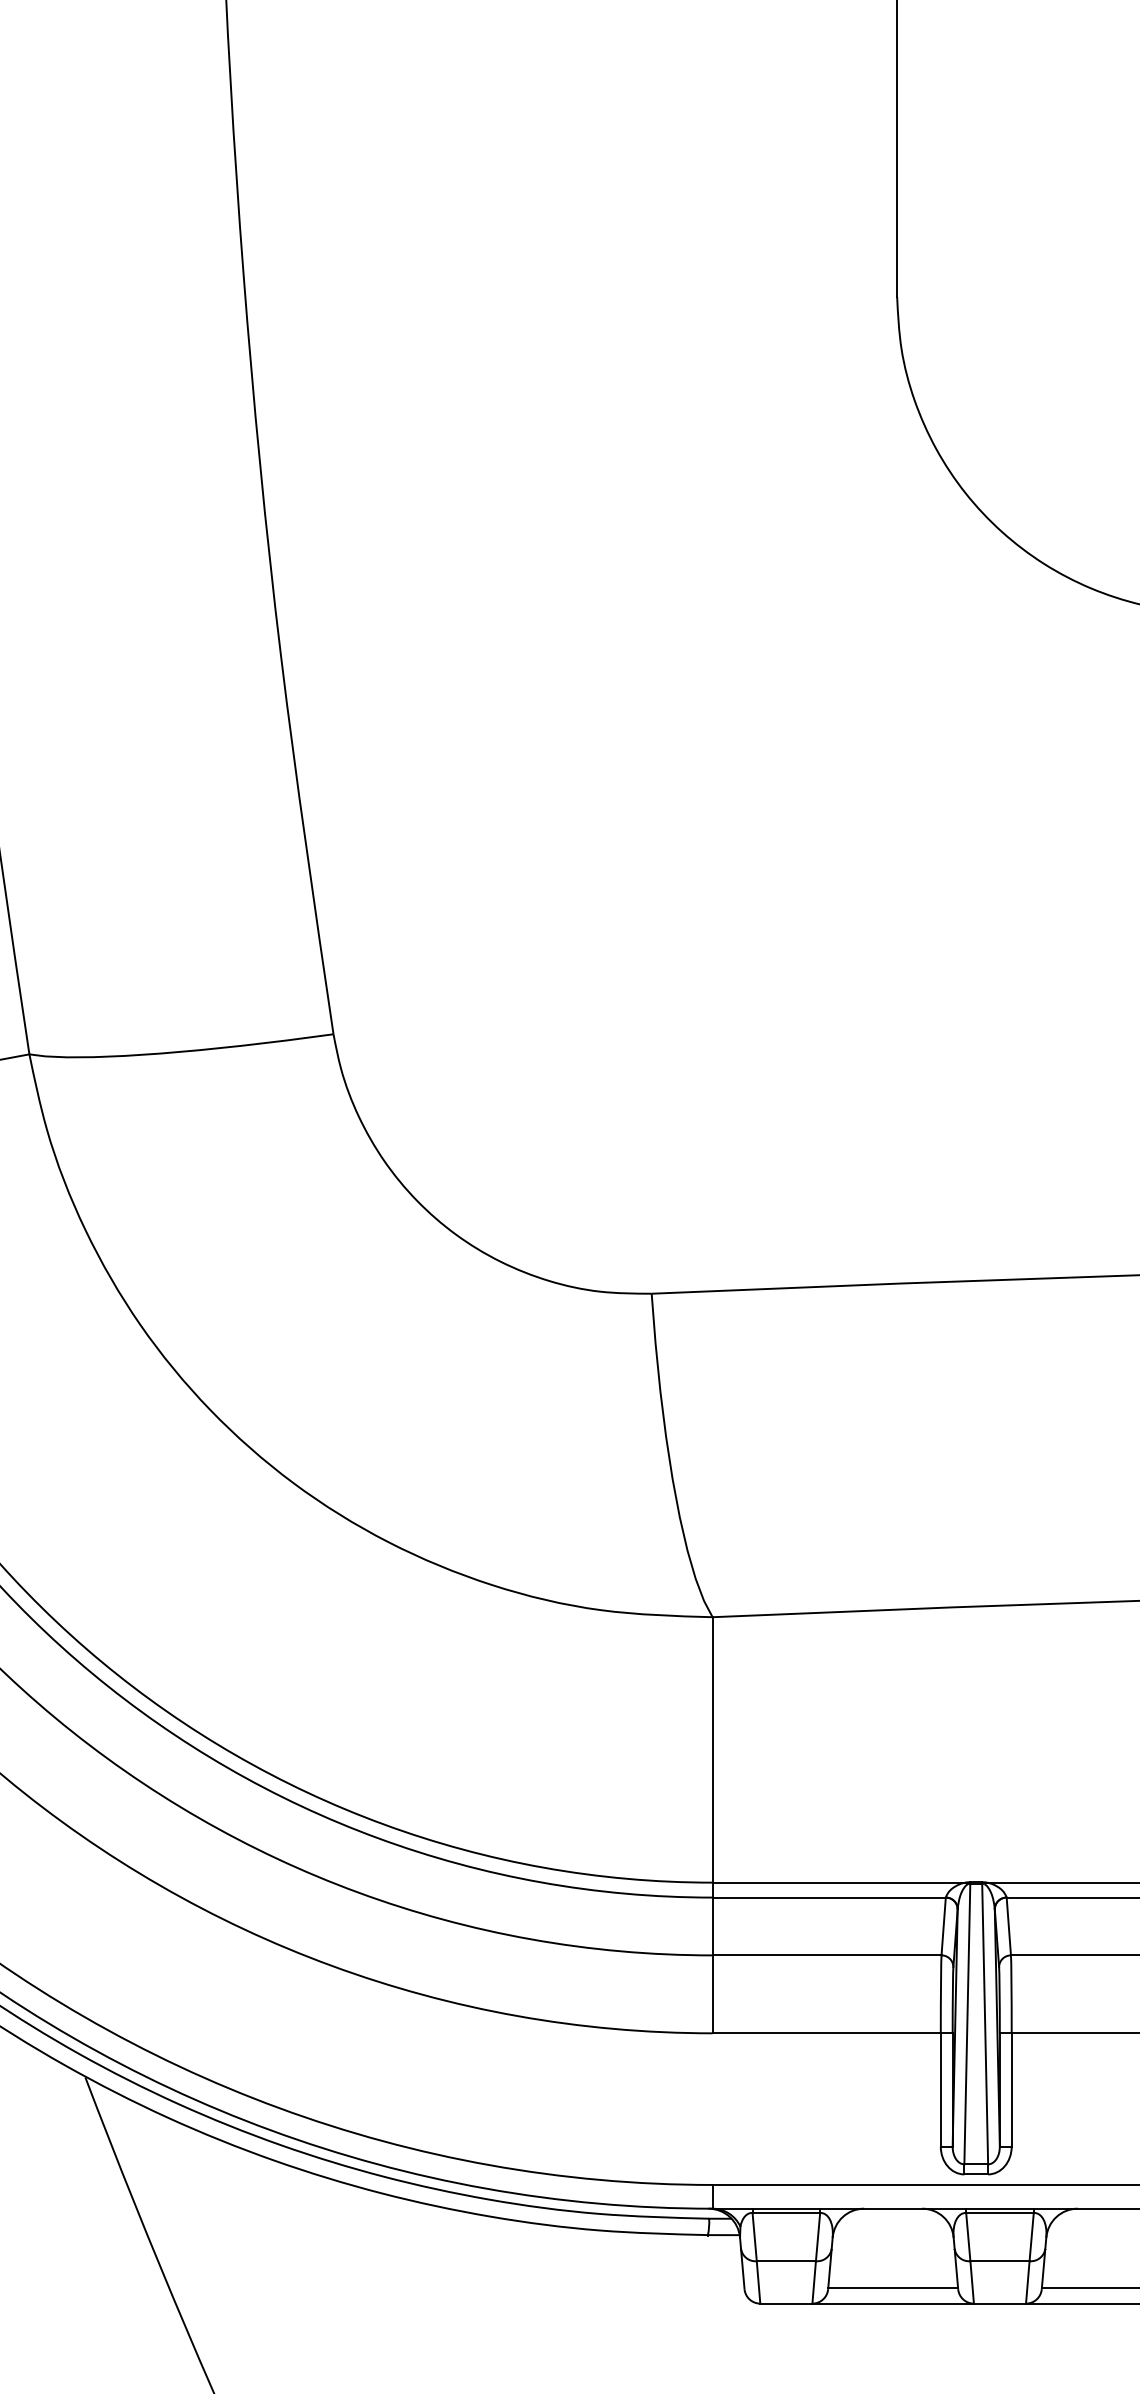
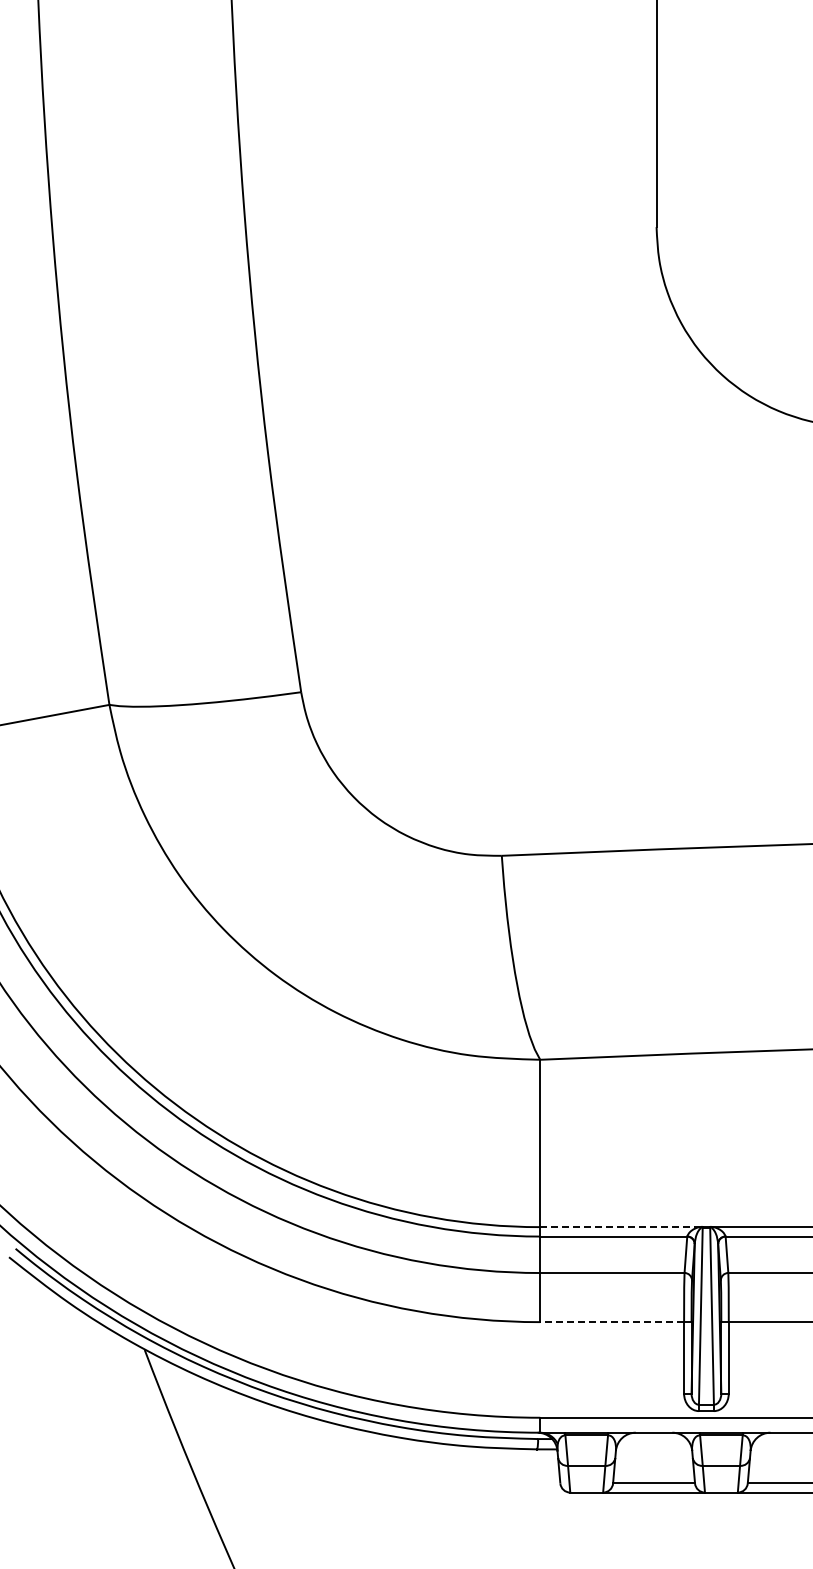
line: (838, 1883) -> (619, 1227), solid -> dashed
line: (827, 2033) -> (612, 1322), solid -> dashed

